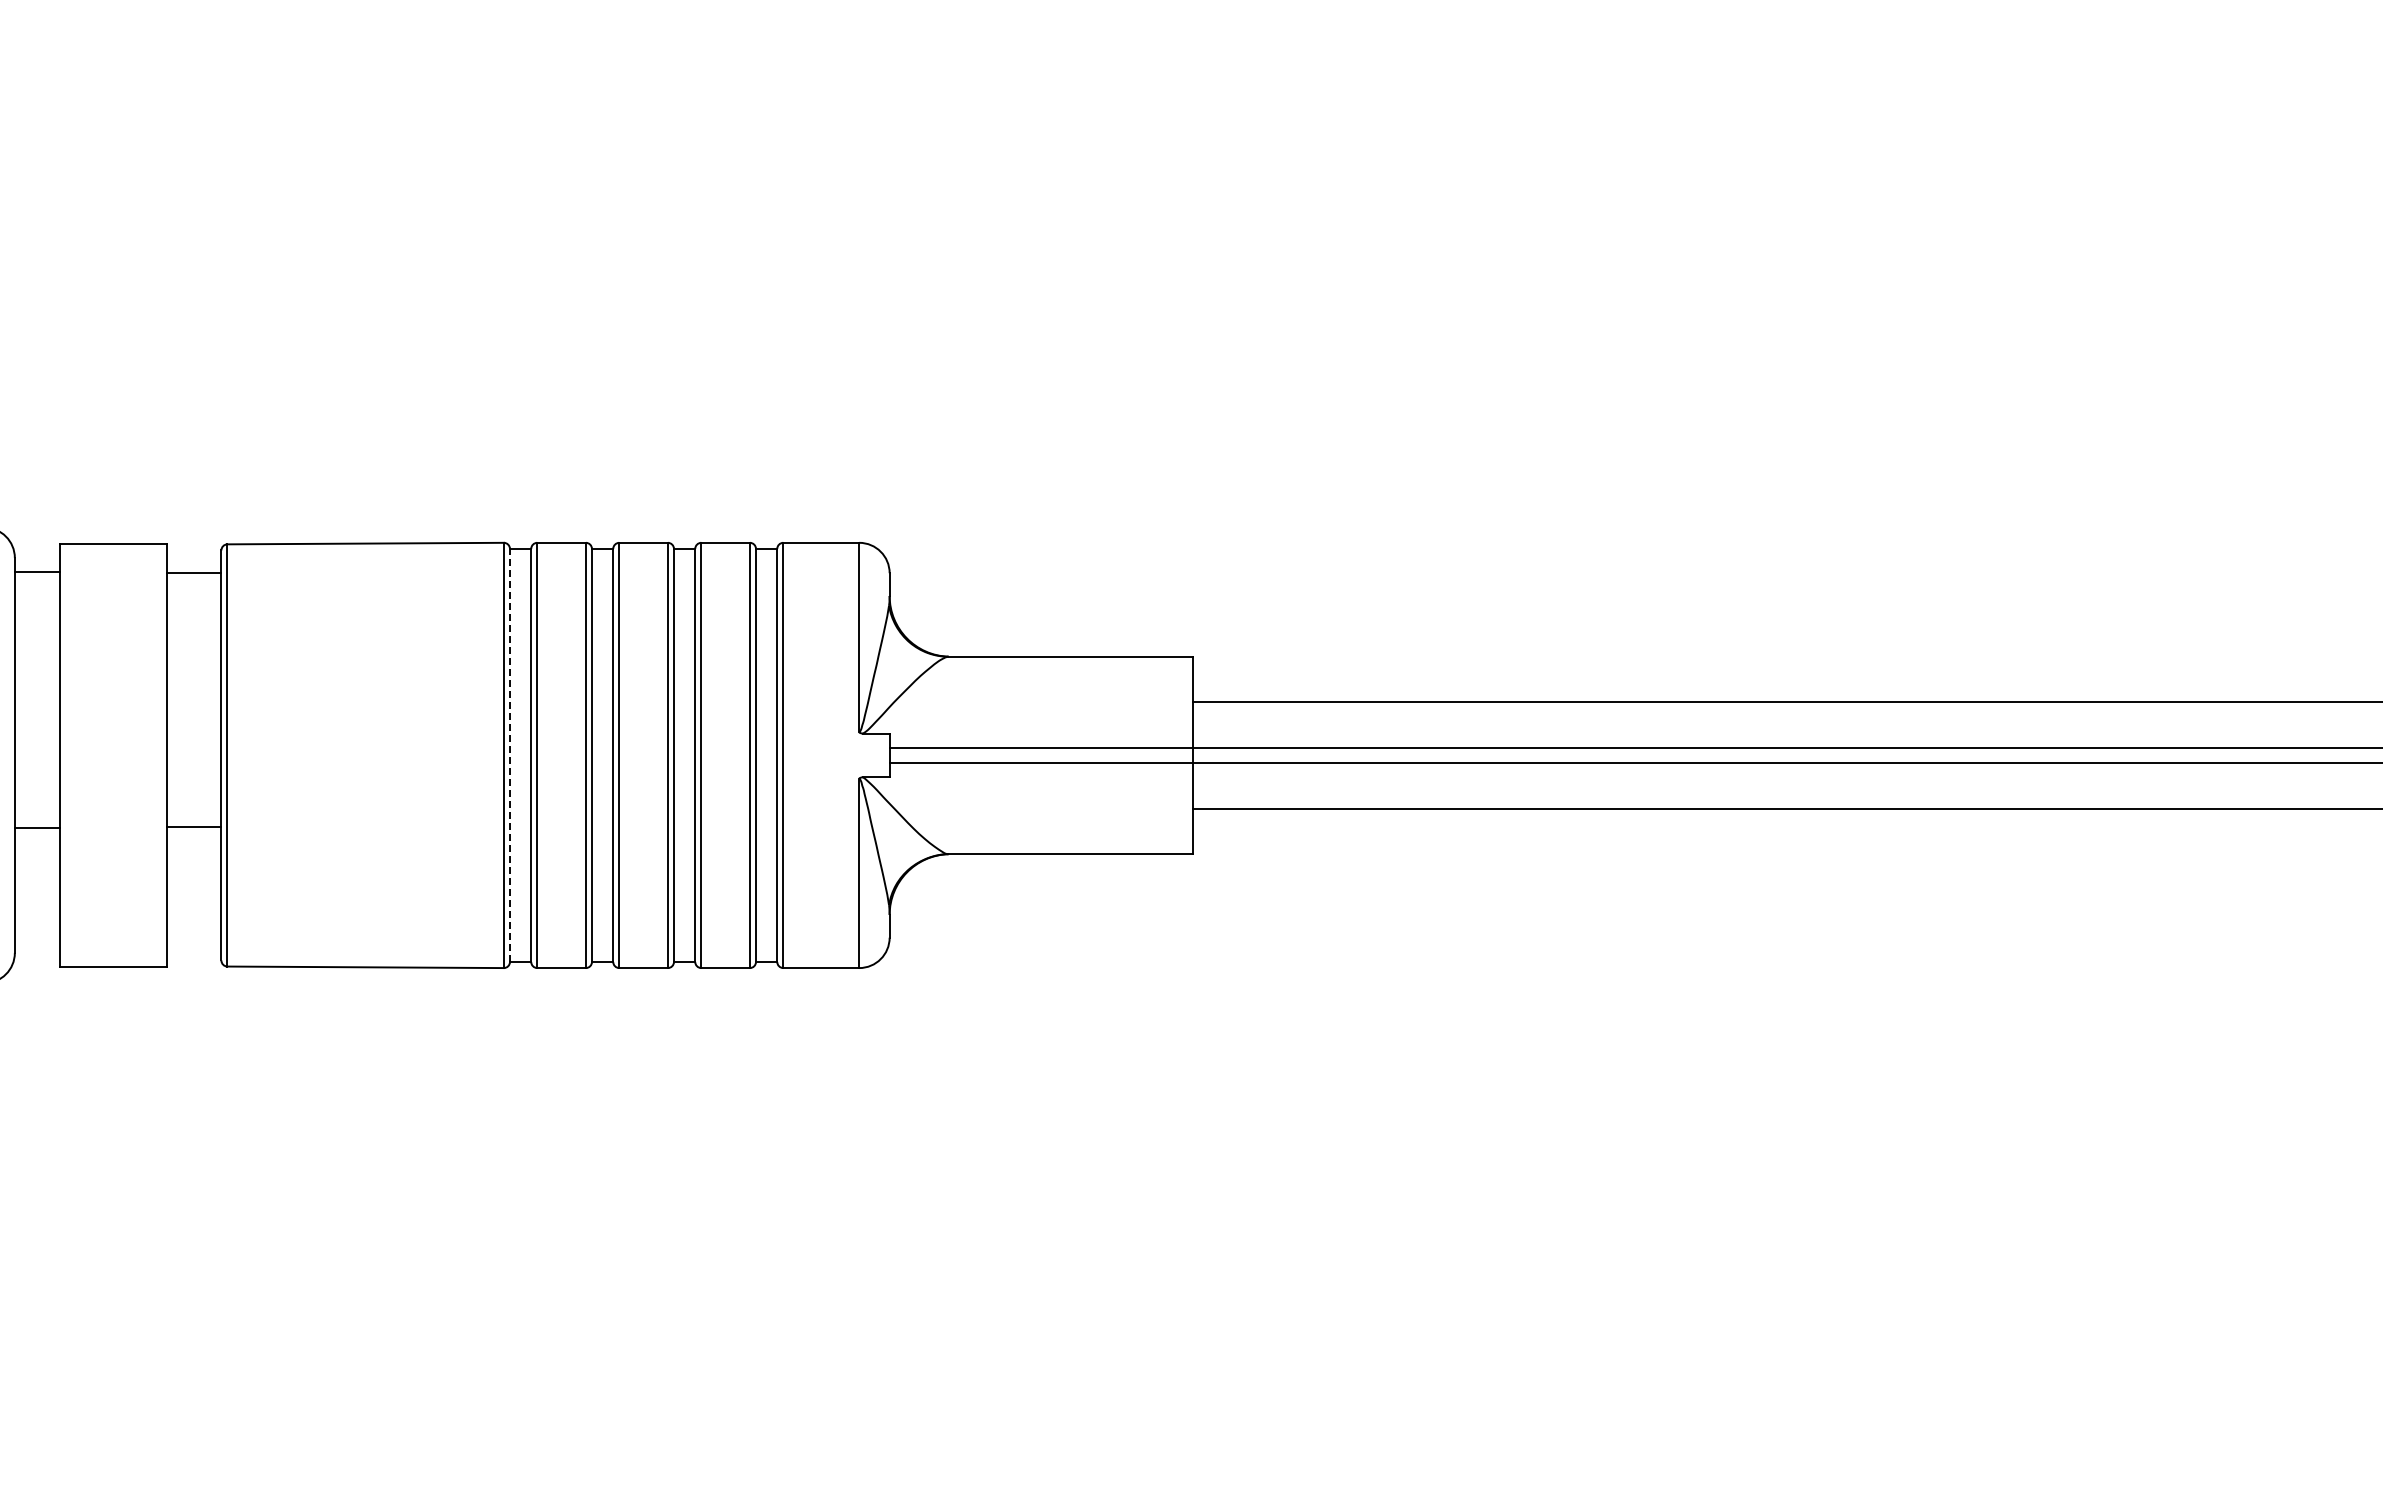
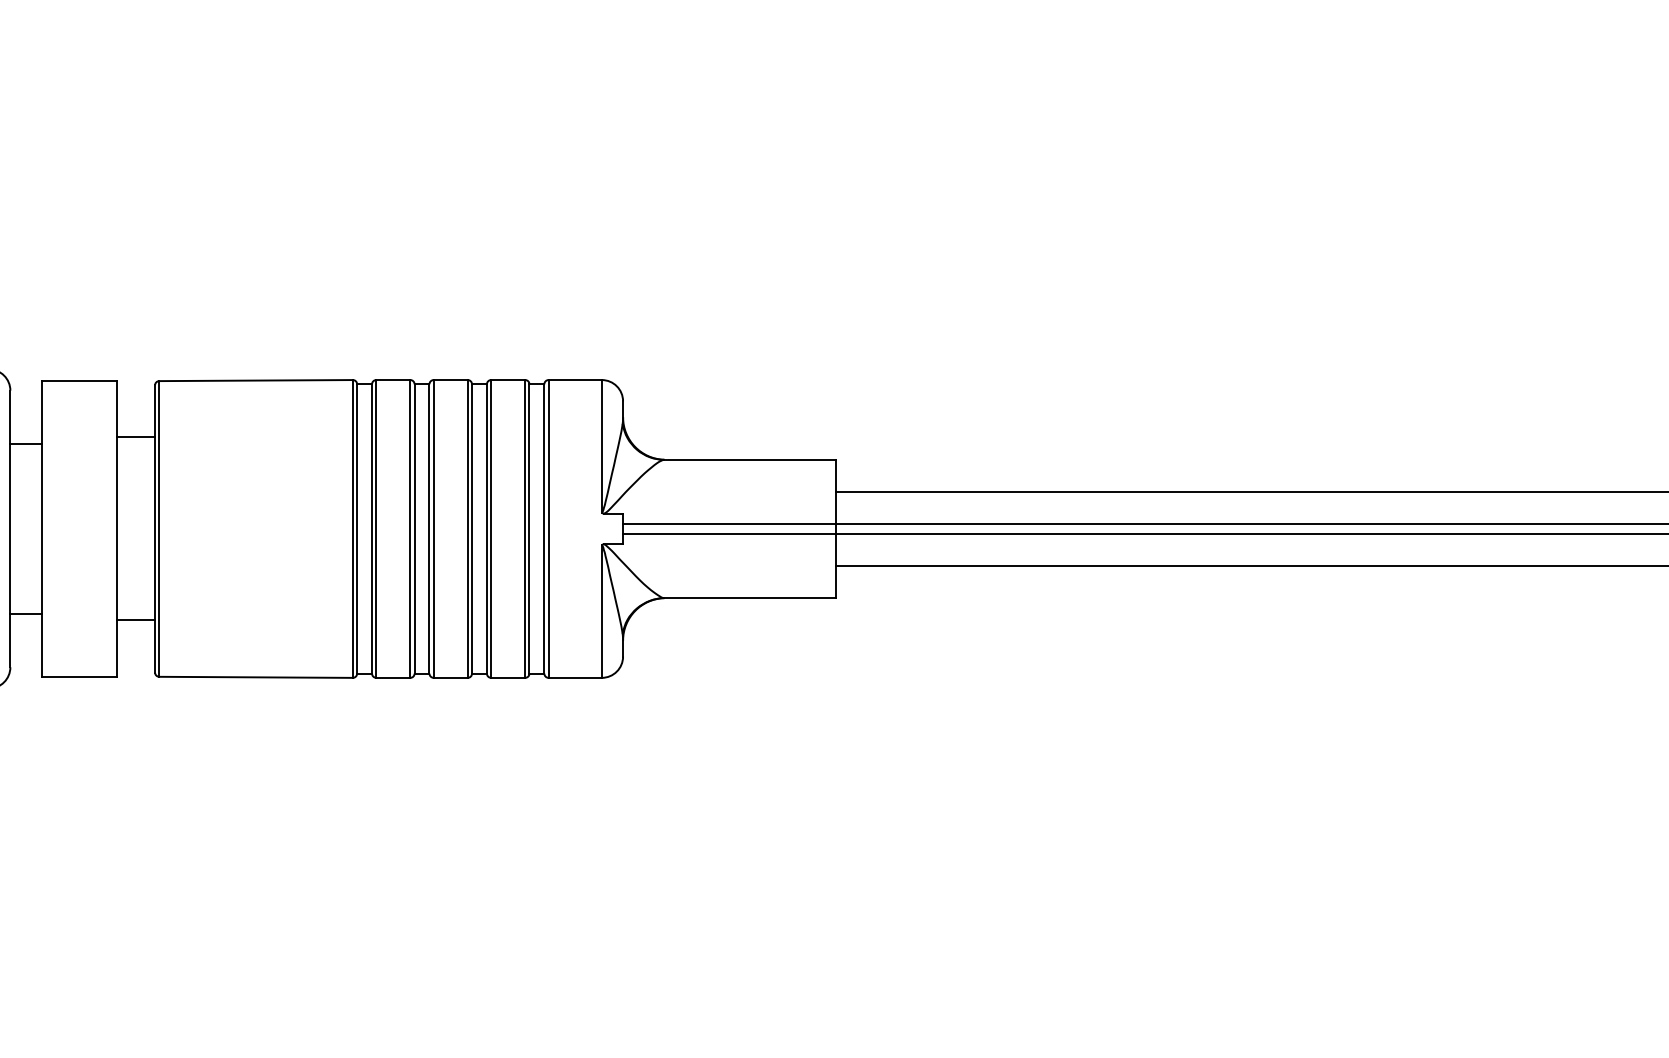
line: (37, 571) -> (26, 443), moved
line: (193, 572) -> (135, 437), moved
line: (509, 755) -> (356, 529), dashed -> solid
line: (37, 827) -> (26, 613), moved
line: (193, 827) -> (135, 620), moved

